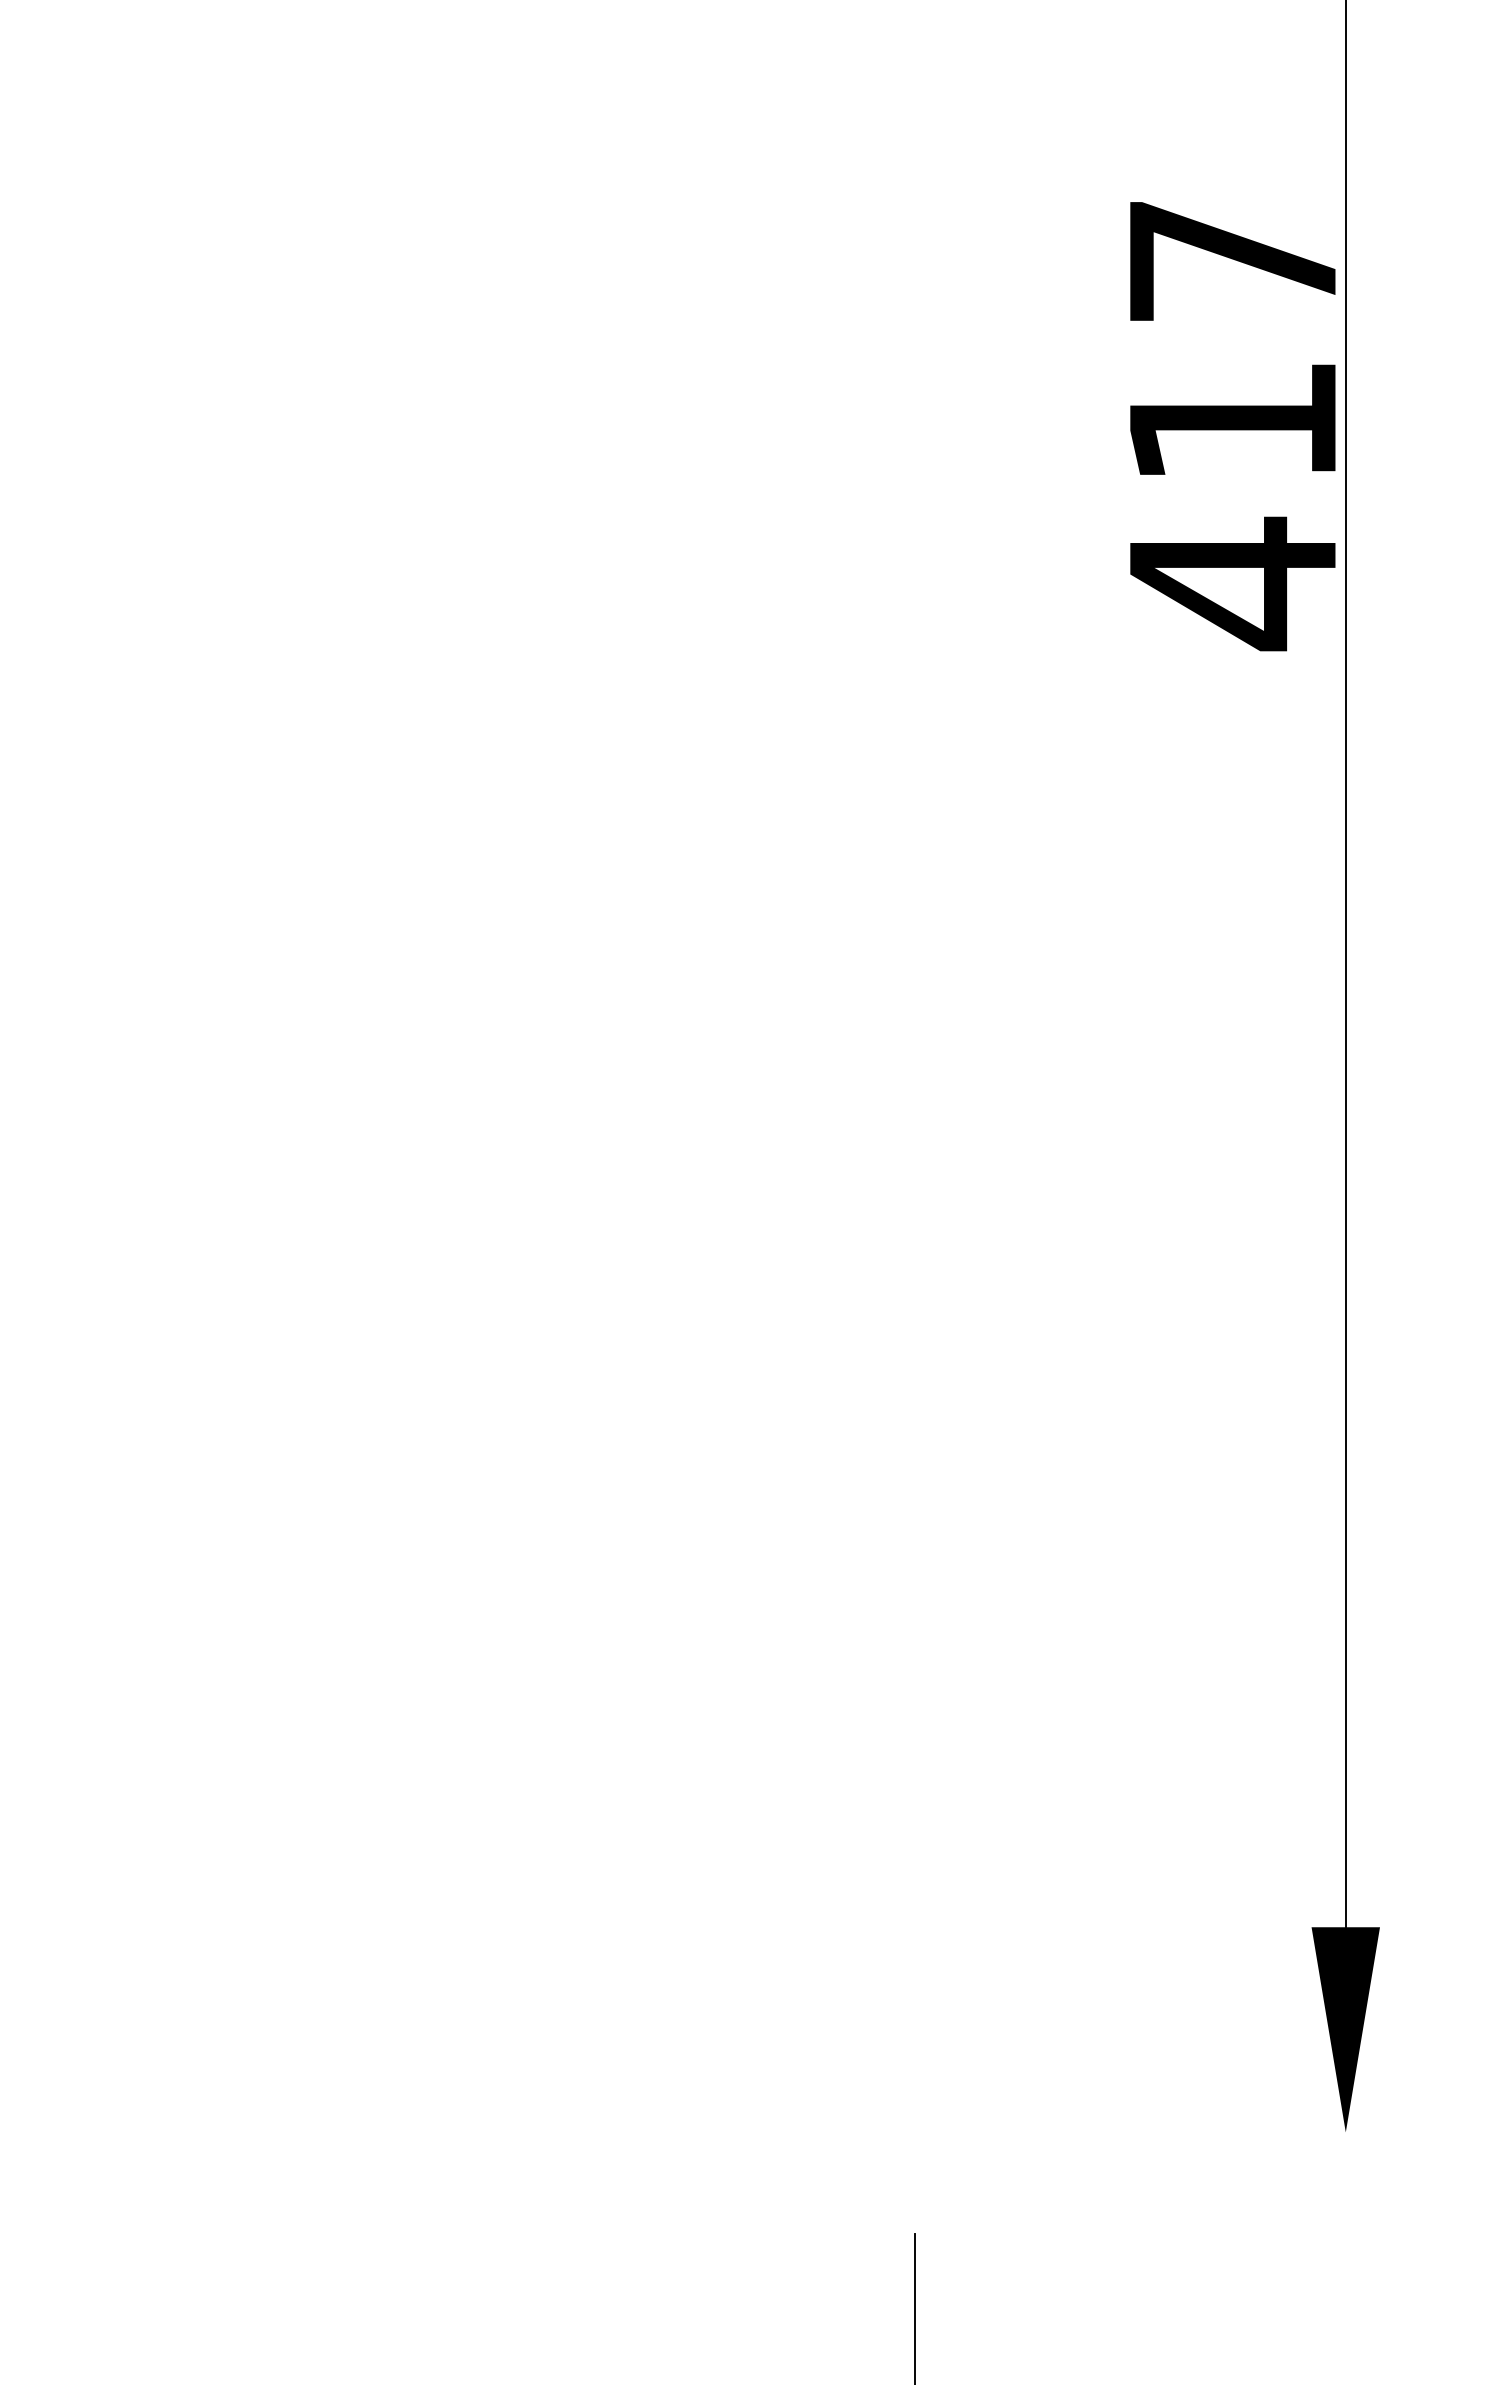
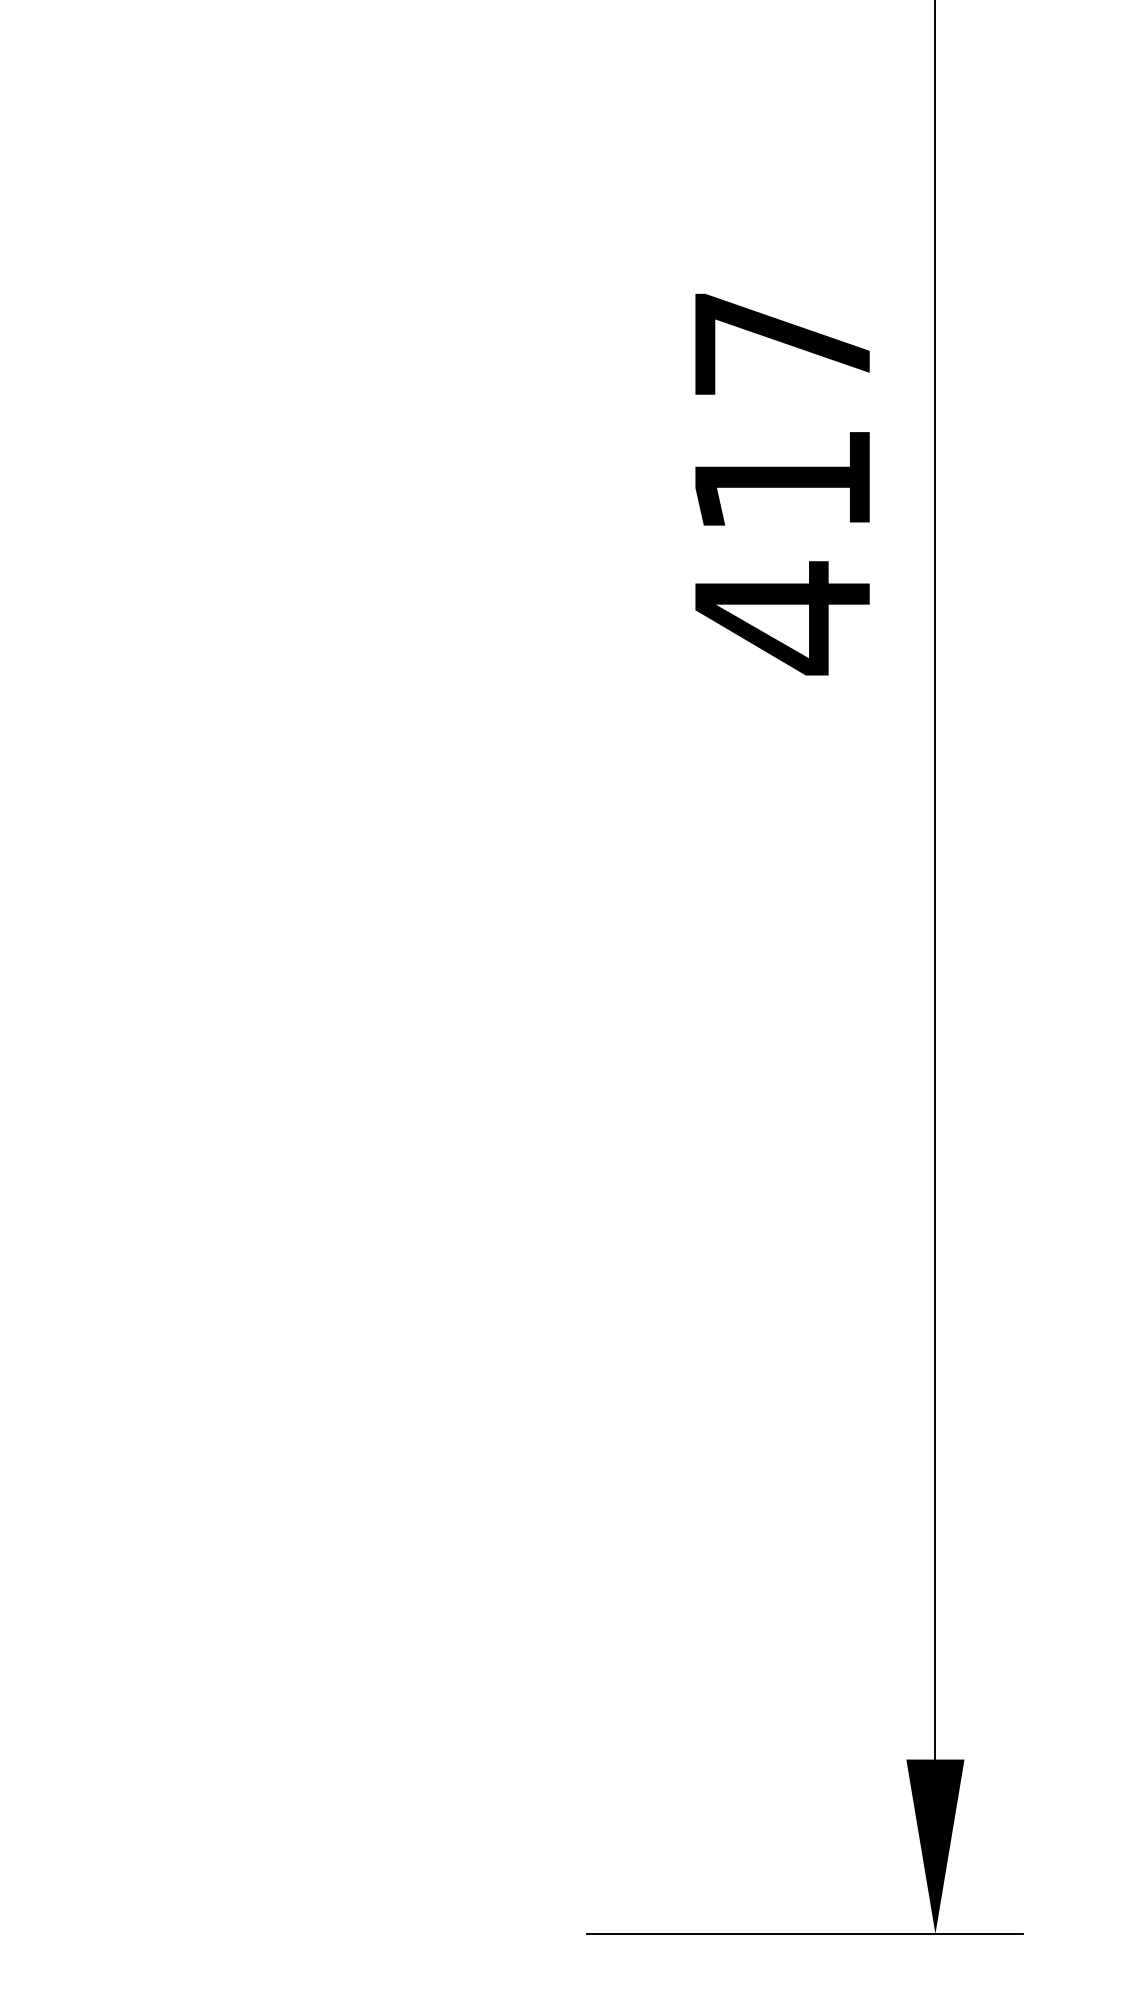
text: (1232, 426) -> (782, 484), moved
line: (1191, 2132) -> (804, 1933), added

